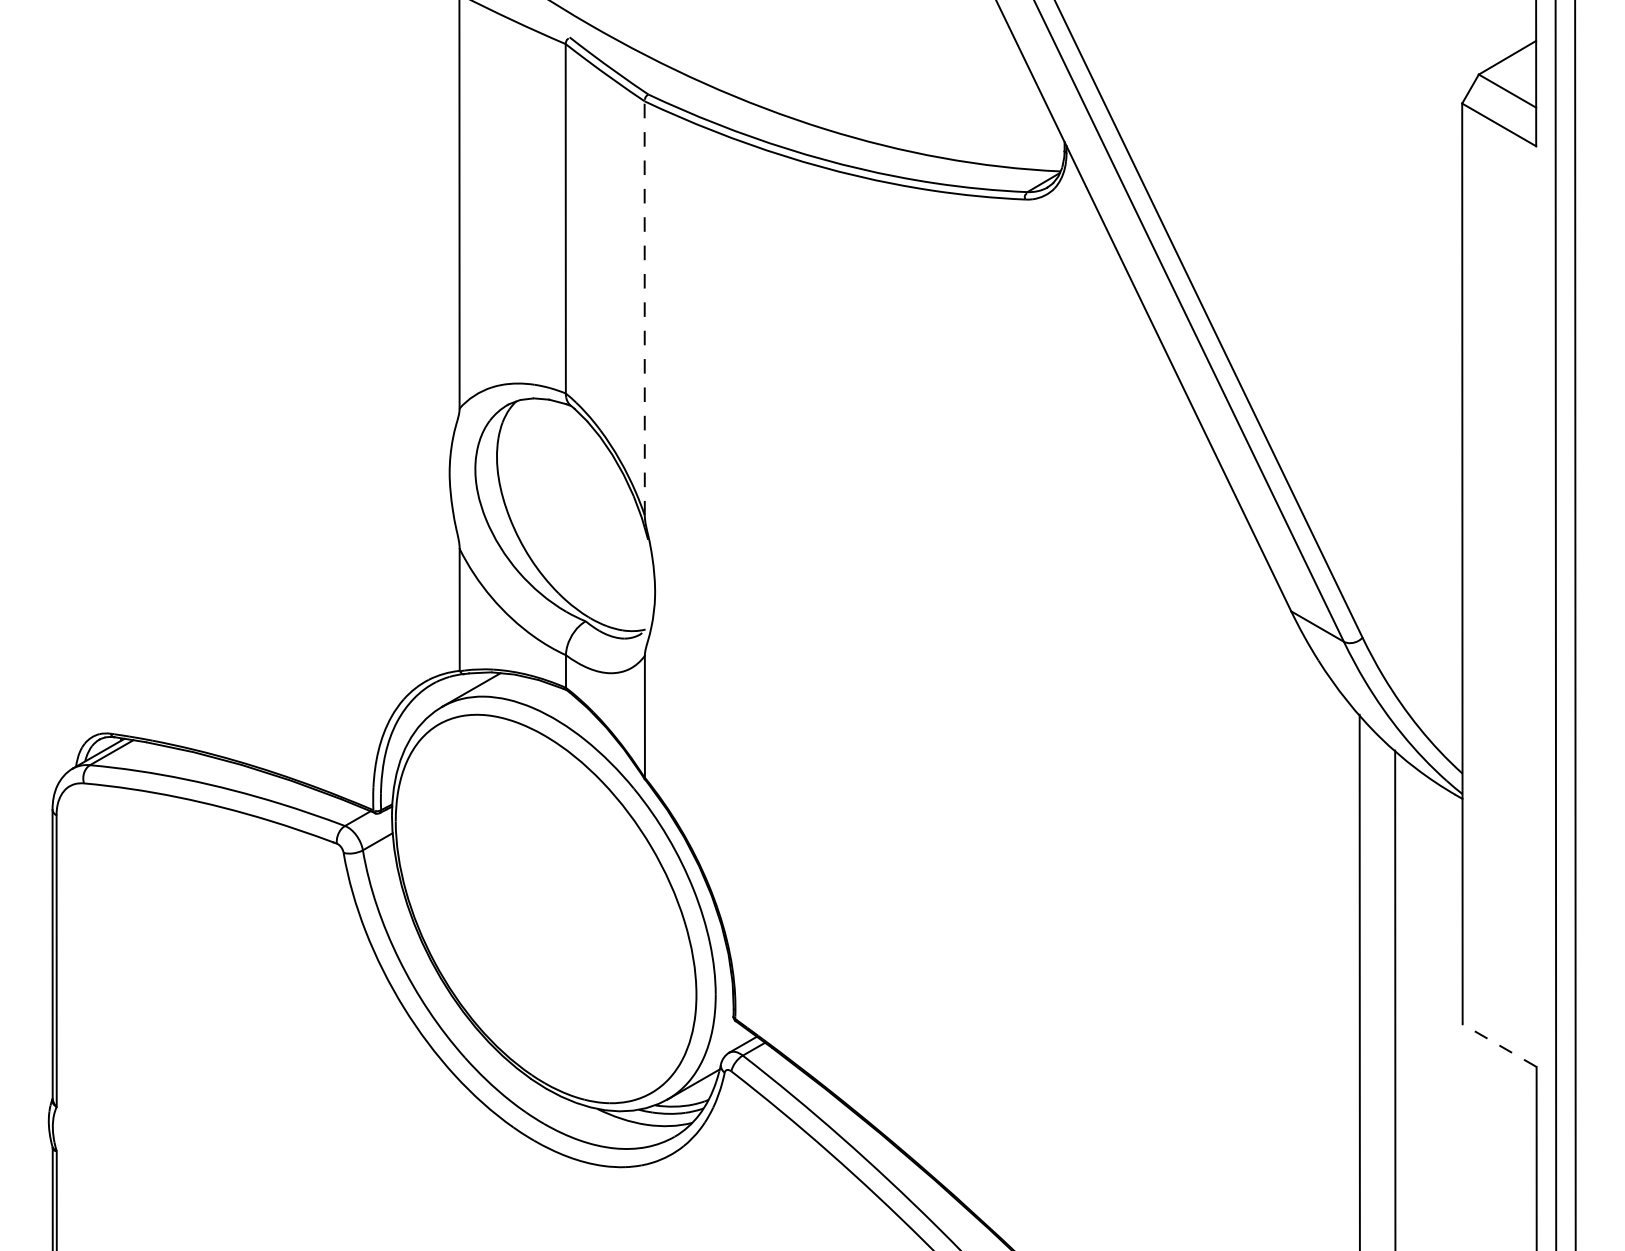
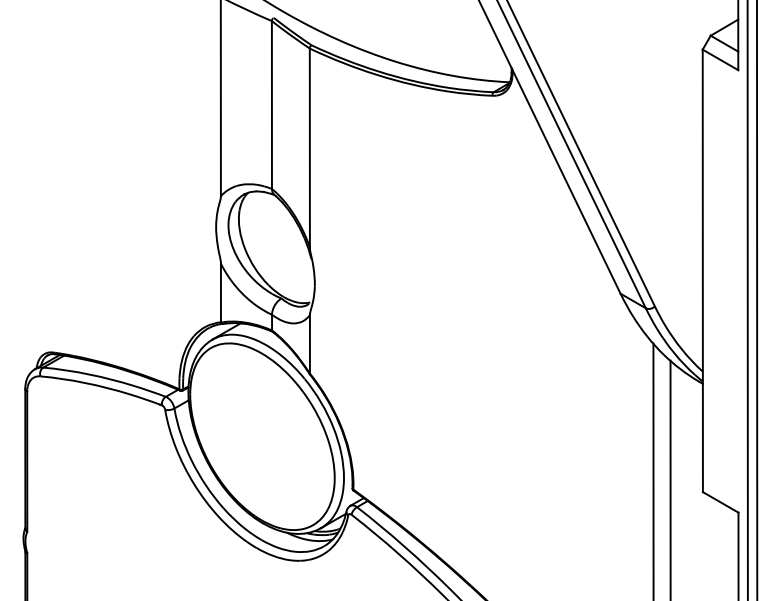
line: (643, 309) -> (309, 148), dashed -> solid
line: (1499, 1045) -> (720, 502), dashed -> solid

